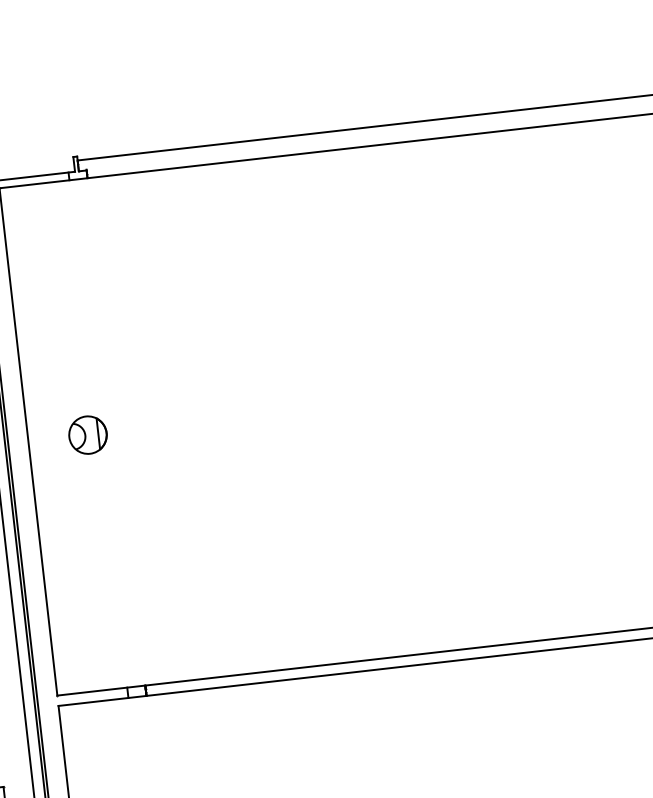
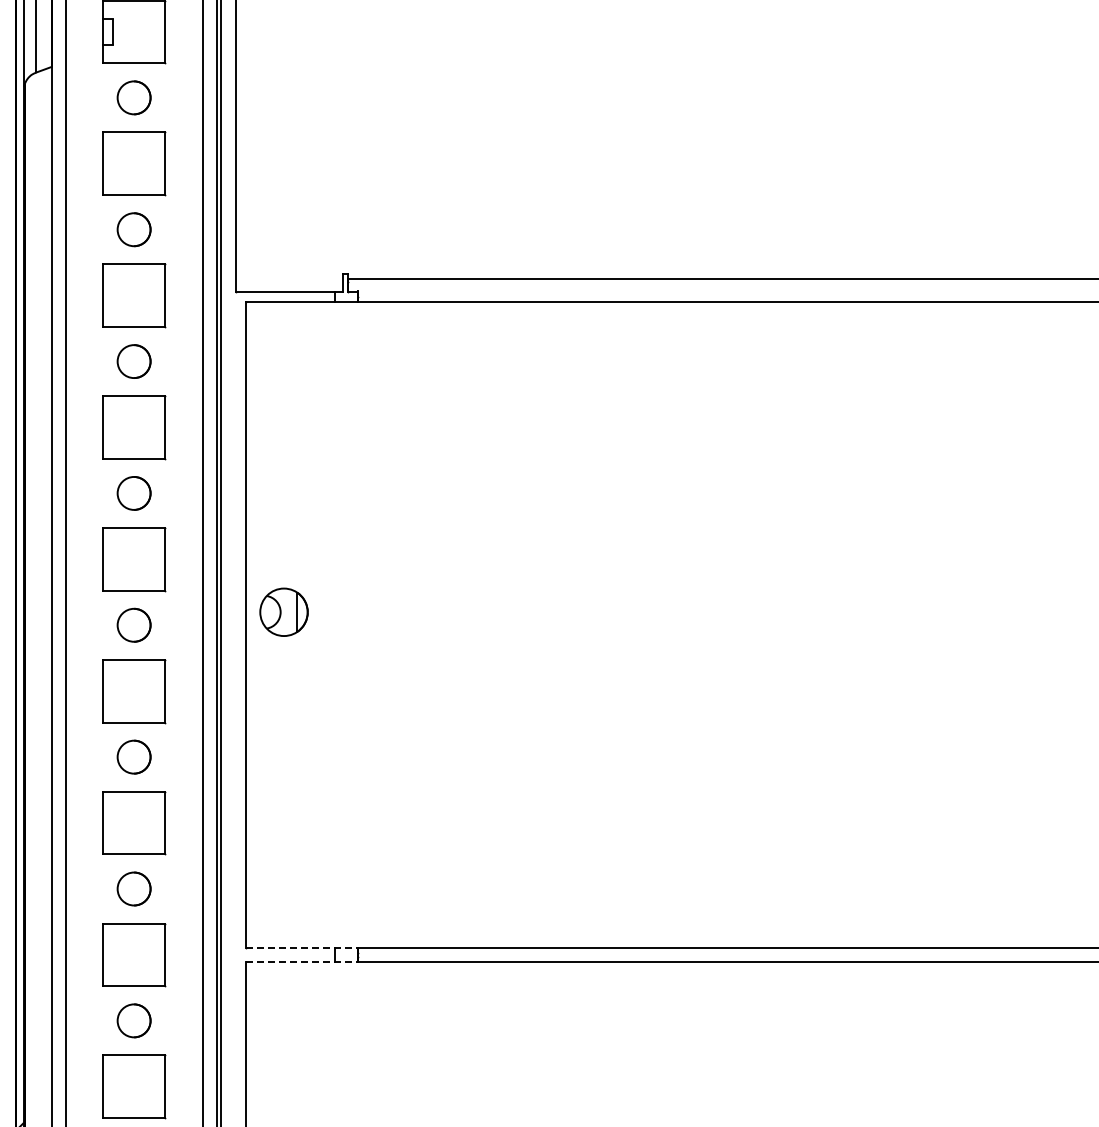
part: (87, 434) -> (283, 611), moved
line: (101, 690) -> (302, 948), solid -> dashed
line: (102, 700) -> (302, 961), solid -> dashed

